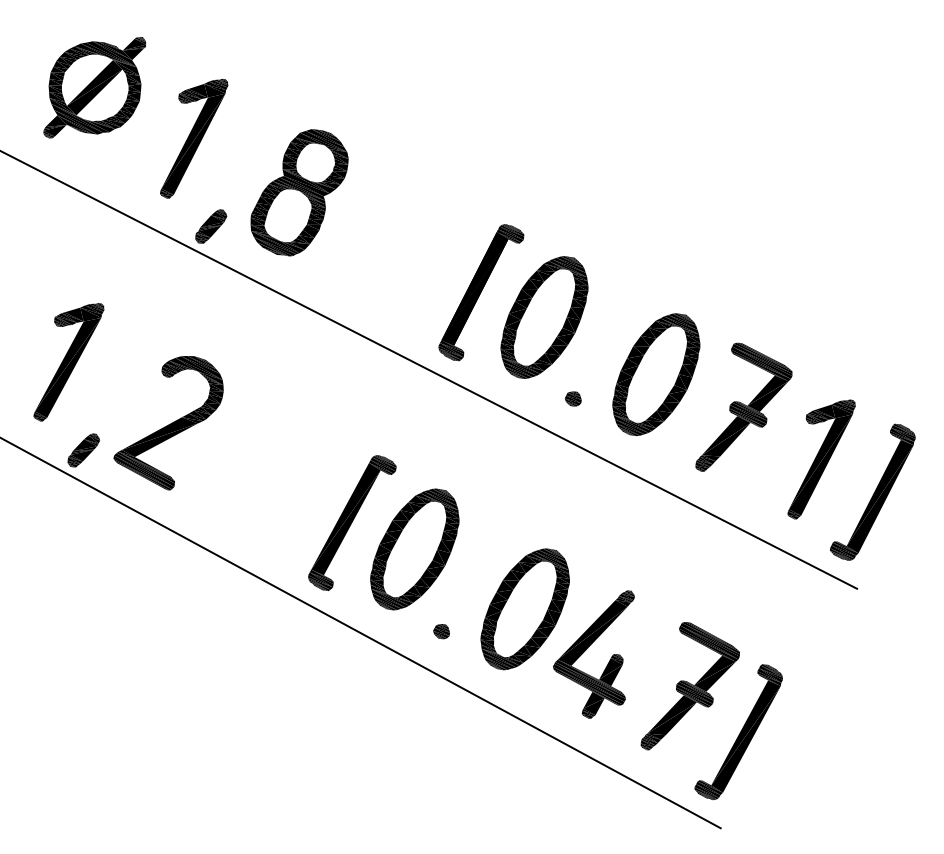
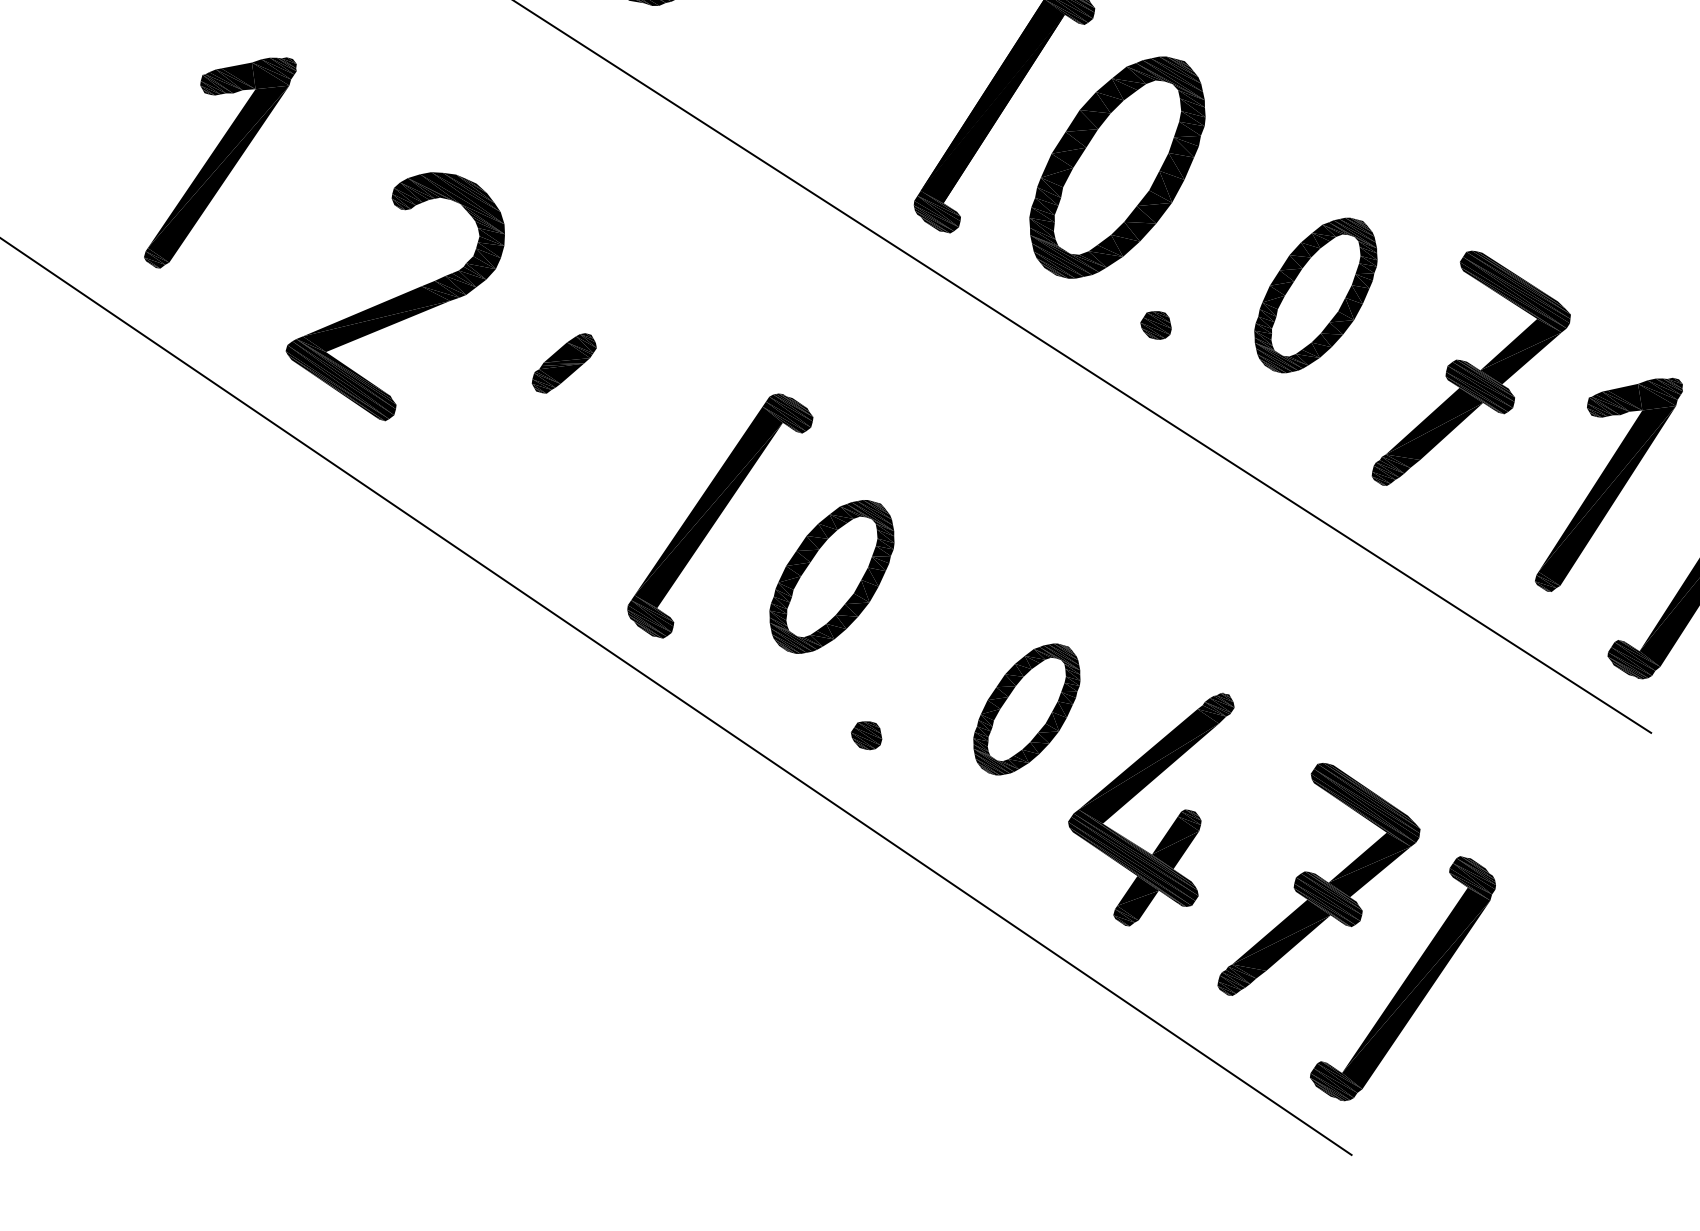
part: (656, 374) -> (1316, 294), size x0.7
part: (83, 450) -> (563, 363), moved
part: (414, 549) -> (831, 576), size x0.7
part: (524, 609) -> (1025, 709), size x0.6

